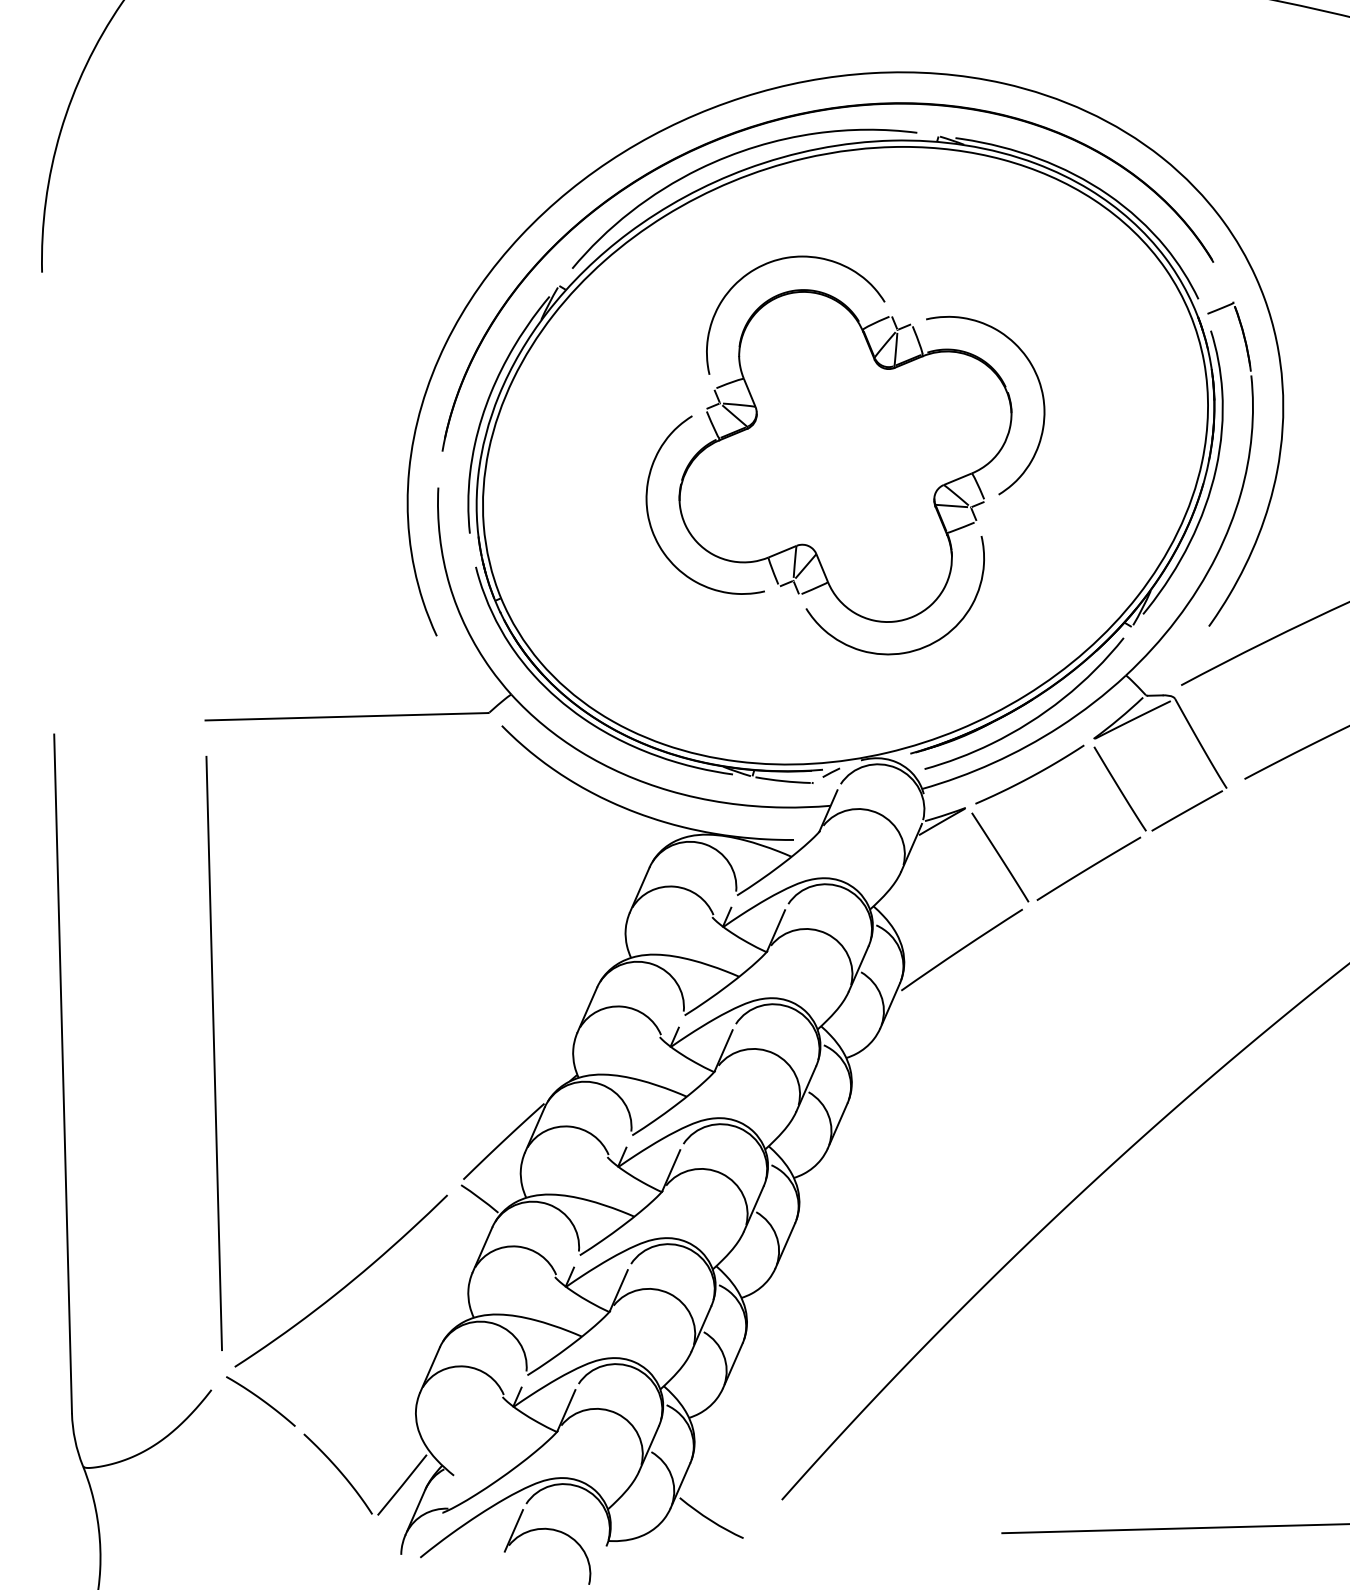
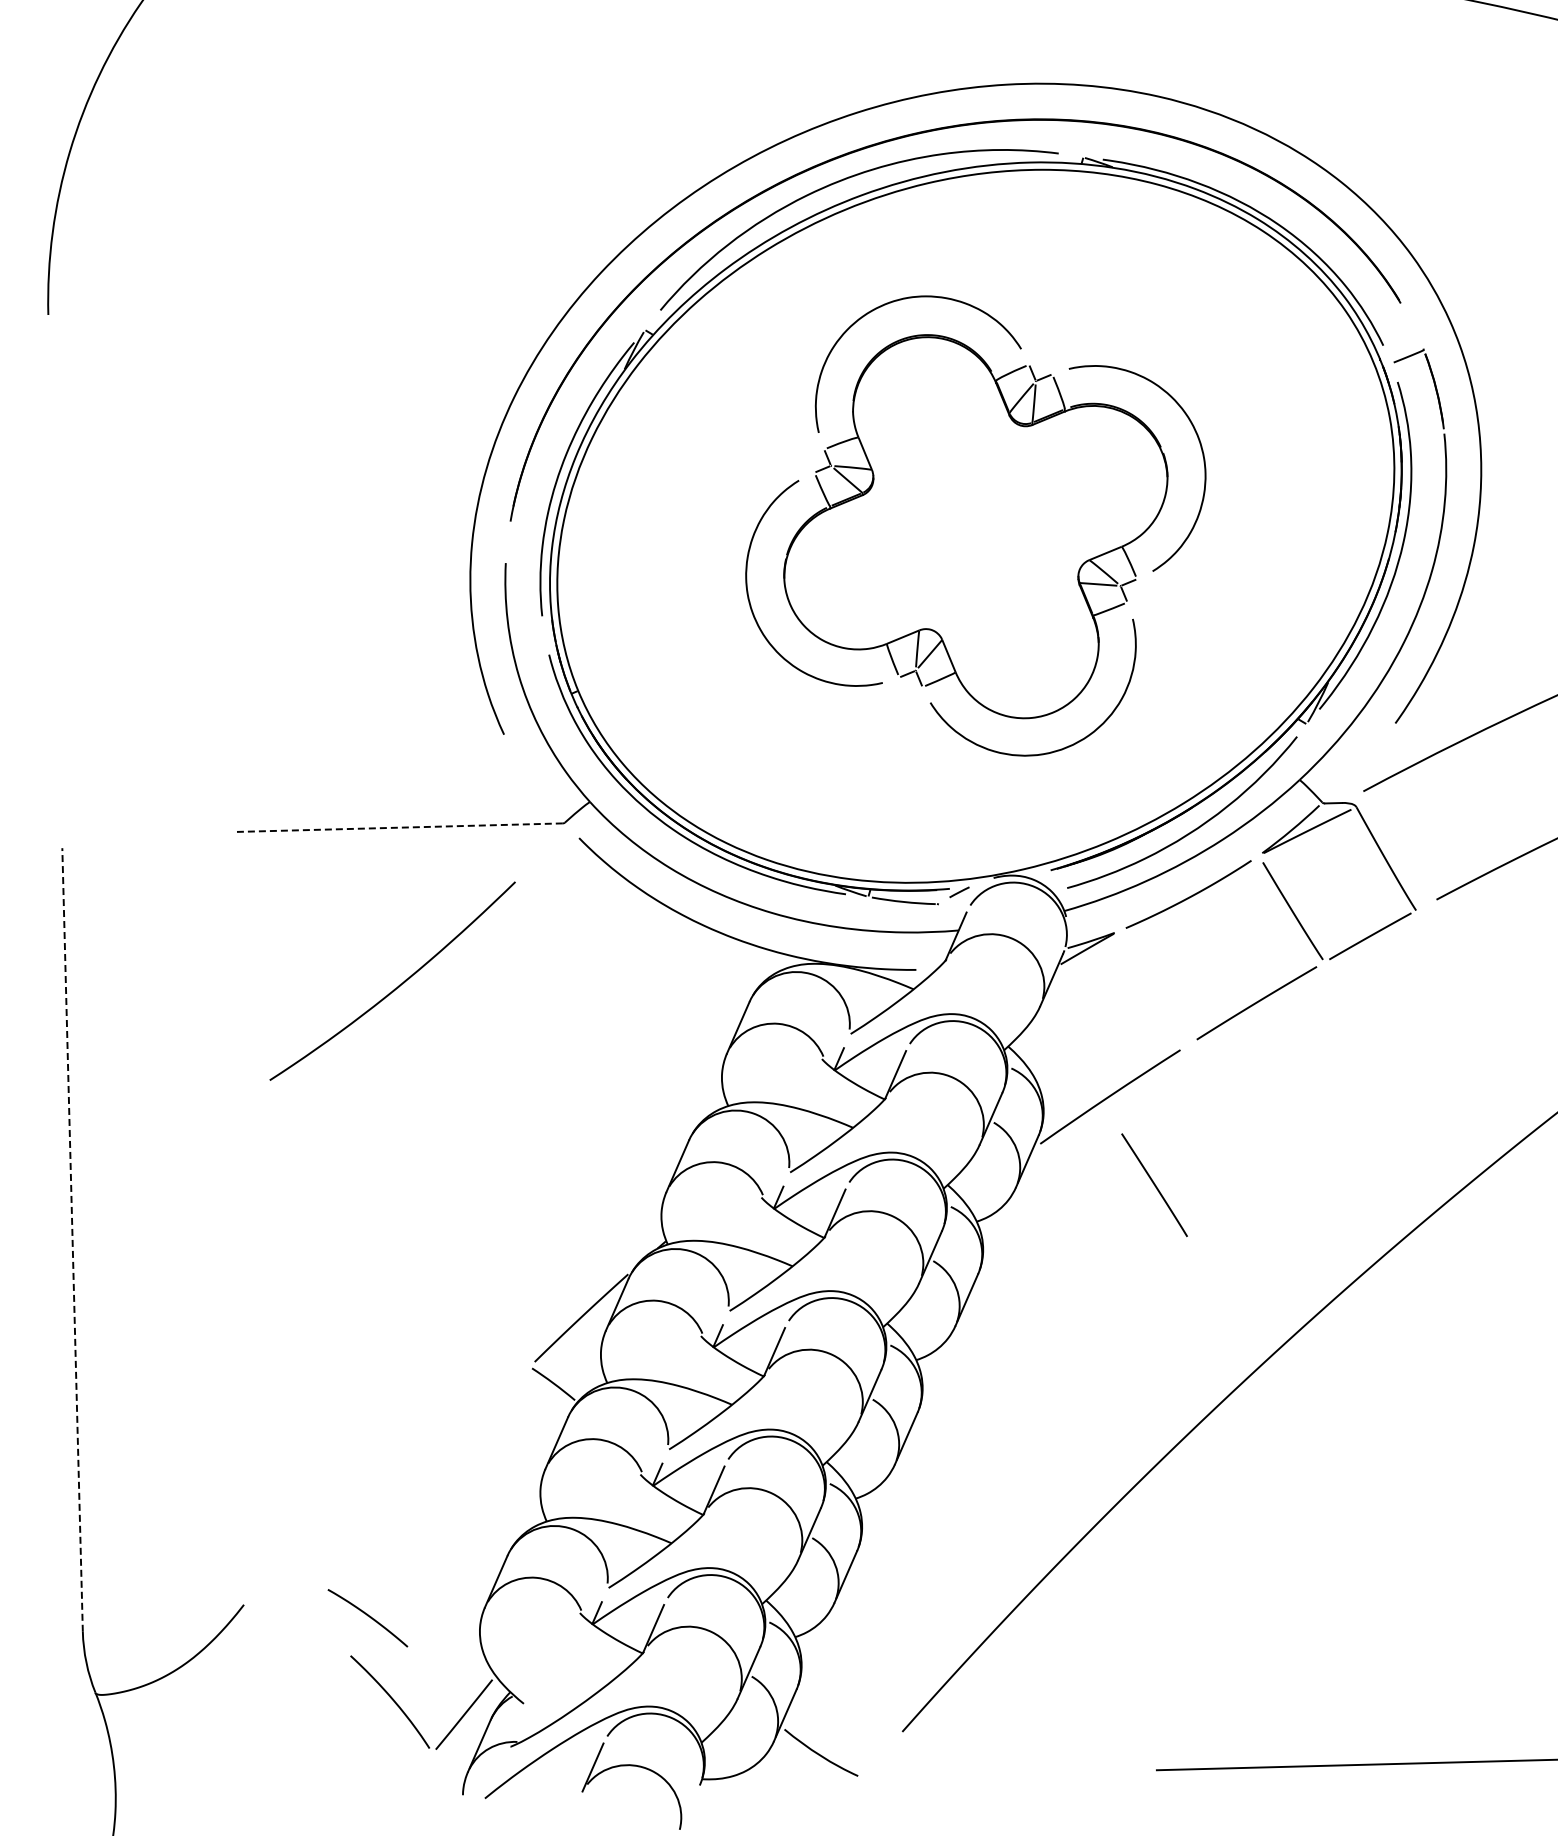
line: (346, 716) -> (399, 827), solid -> dashed
line: (1000, 856) -> (1154, 1184), moved
line: (214, 1052) -> (247, 1215), removed
line: (63, 1073) -> (72, 1239), solid -> dashed
curve: (346, 1284) -> (398, 985), moved
curve: (260, 1400) -> (367, 1616), moved

